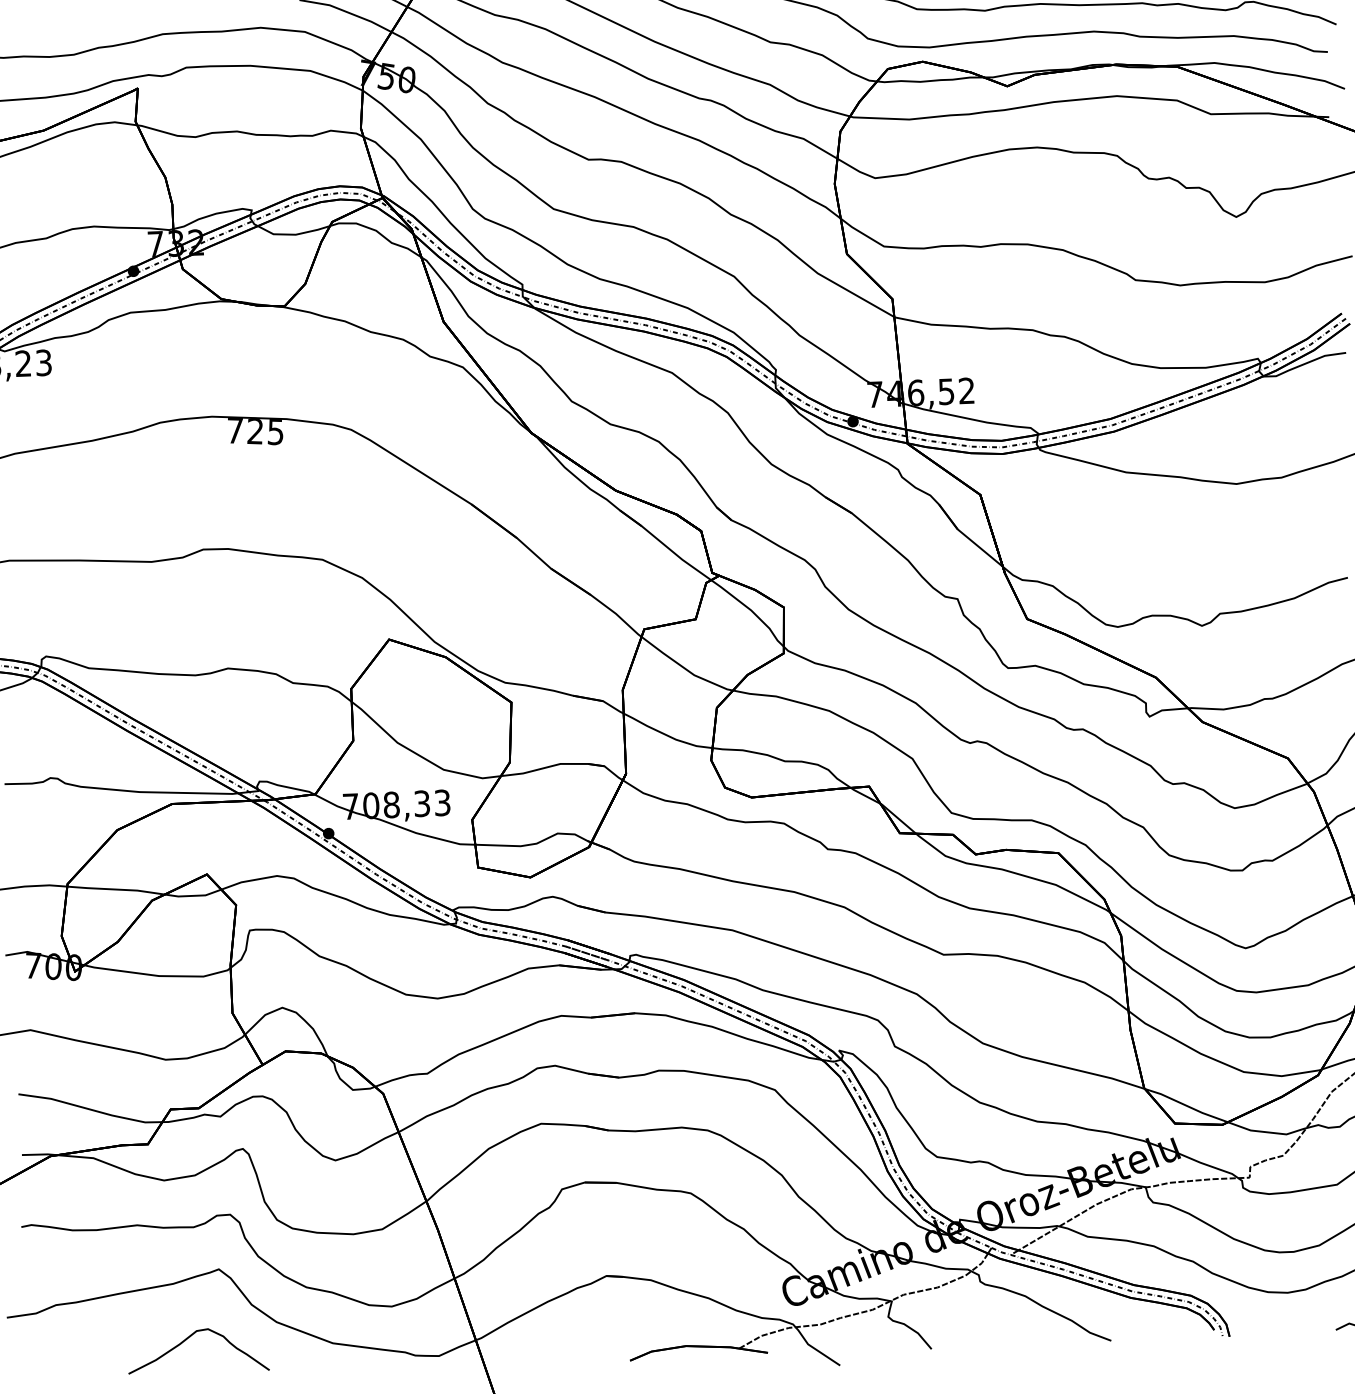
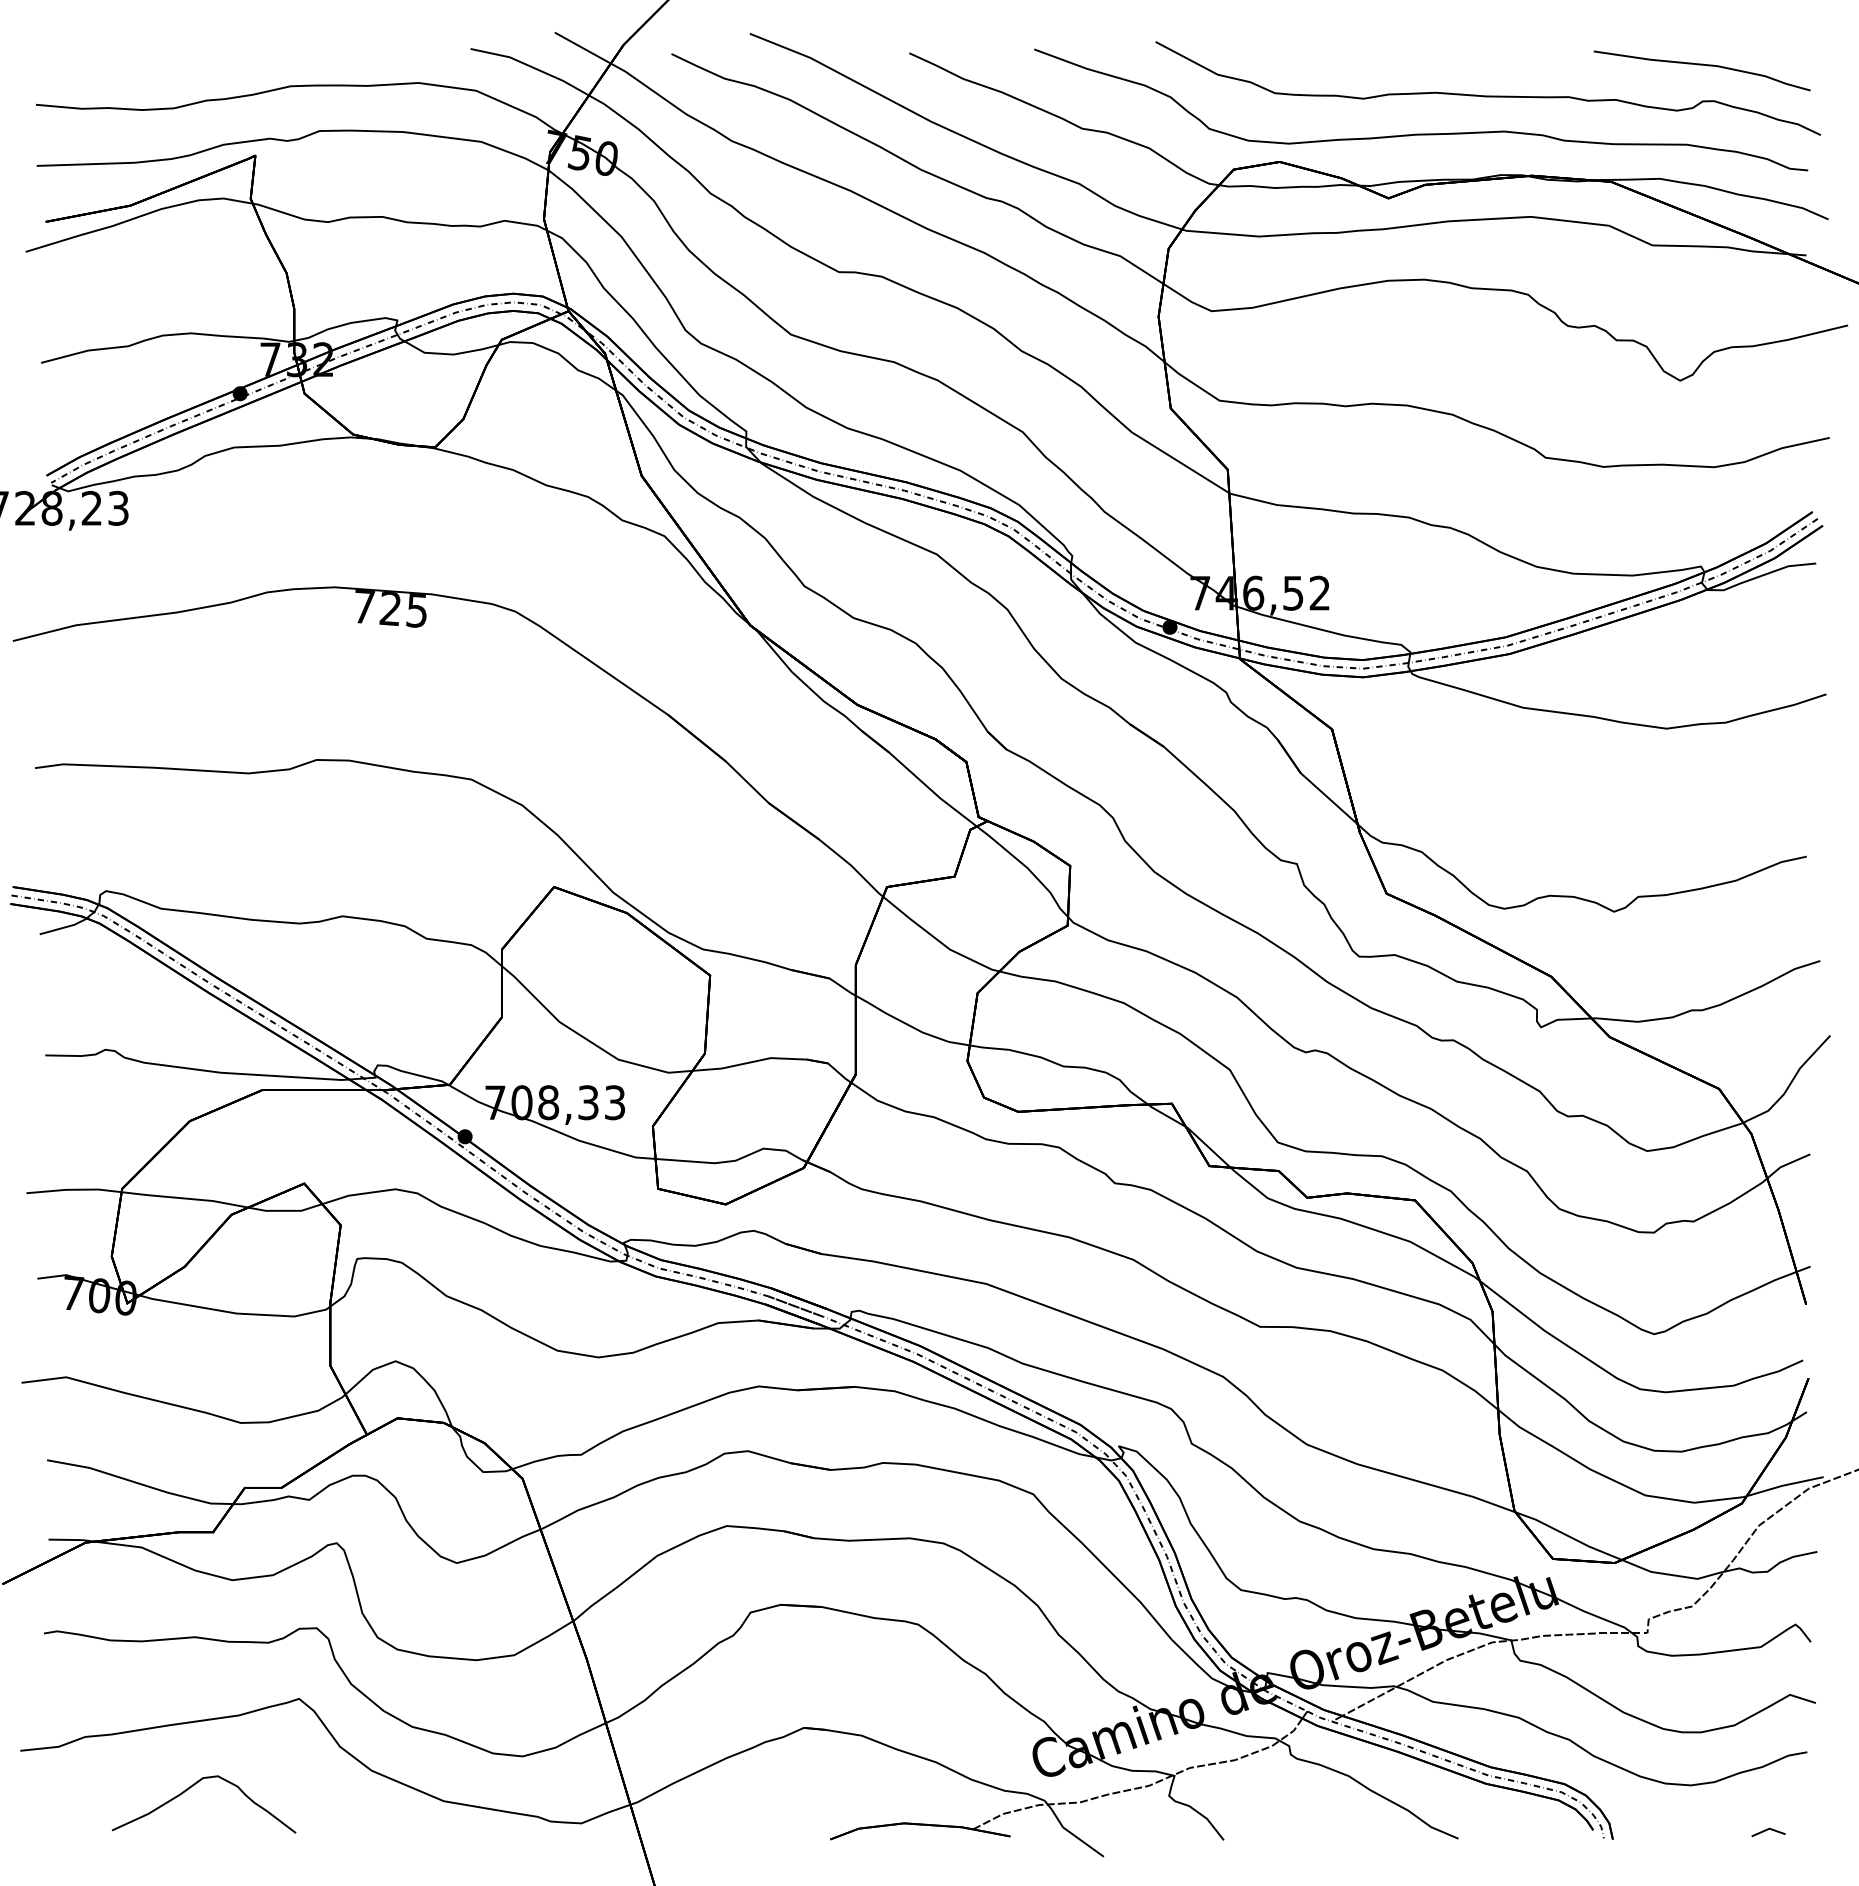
curve: (186, 1340) -> (189, 1789), moved

